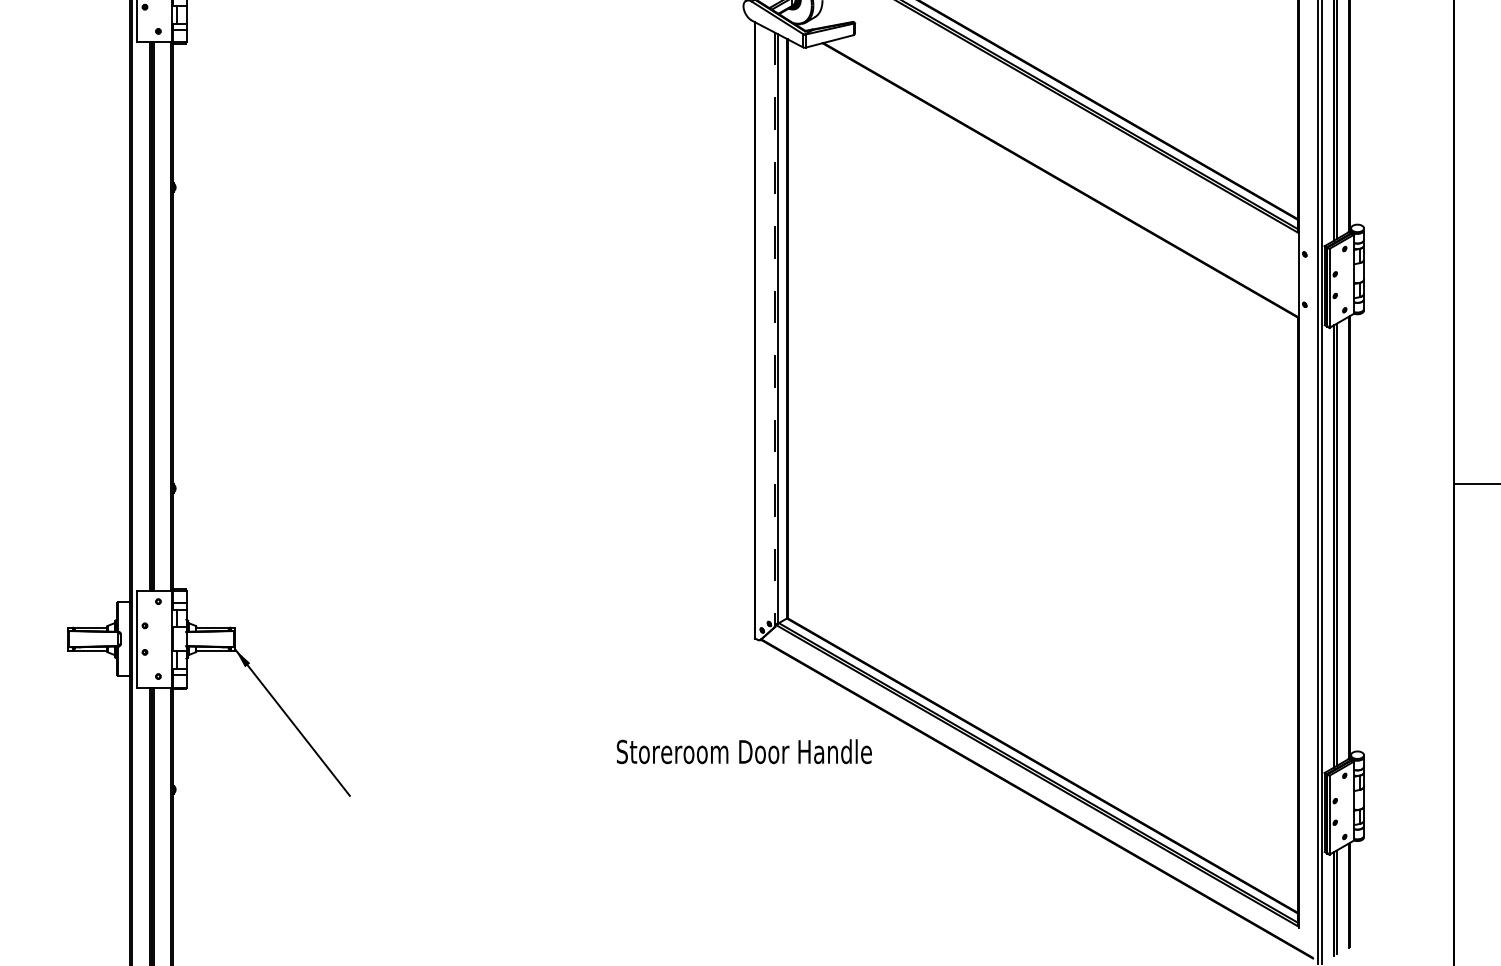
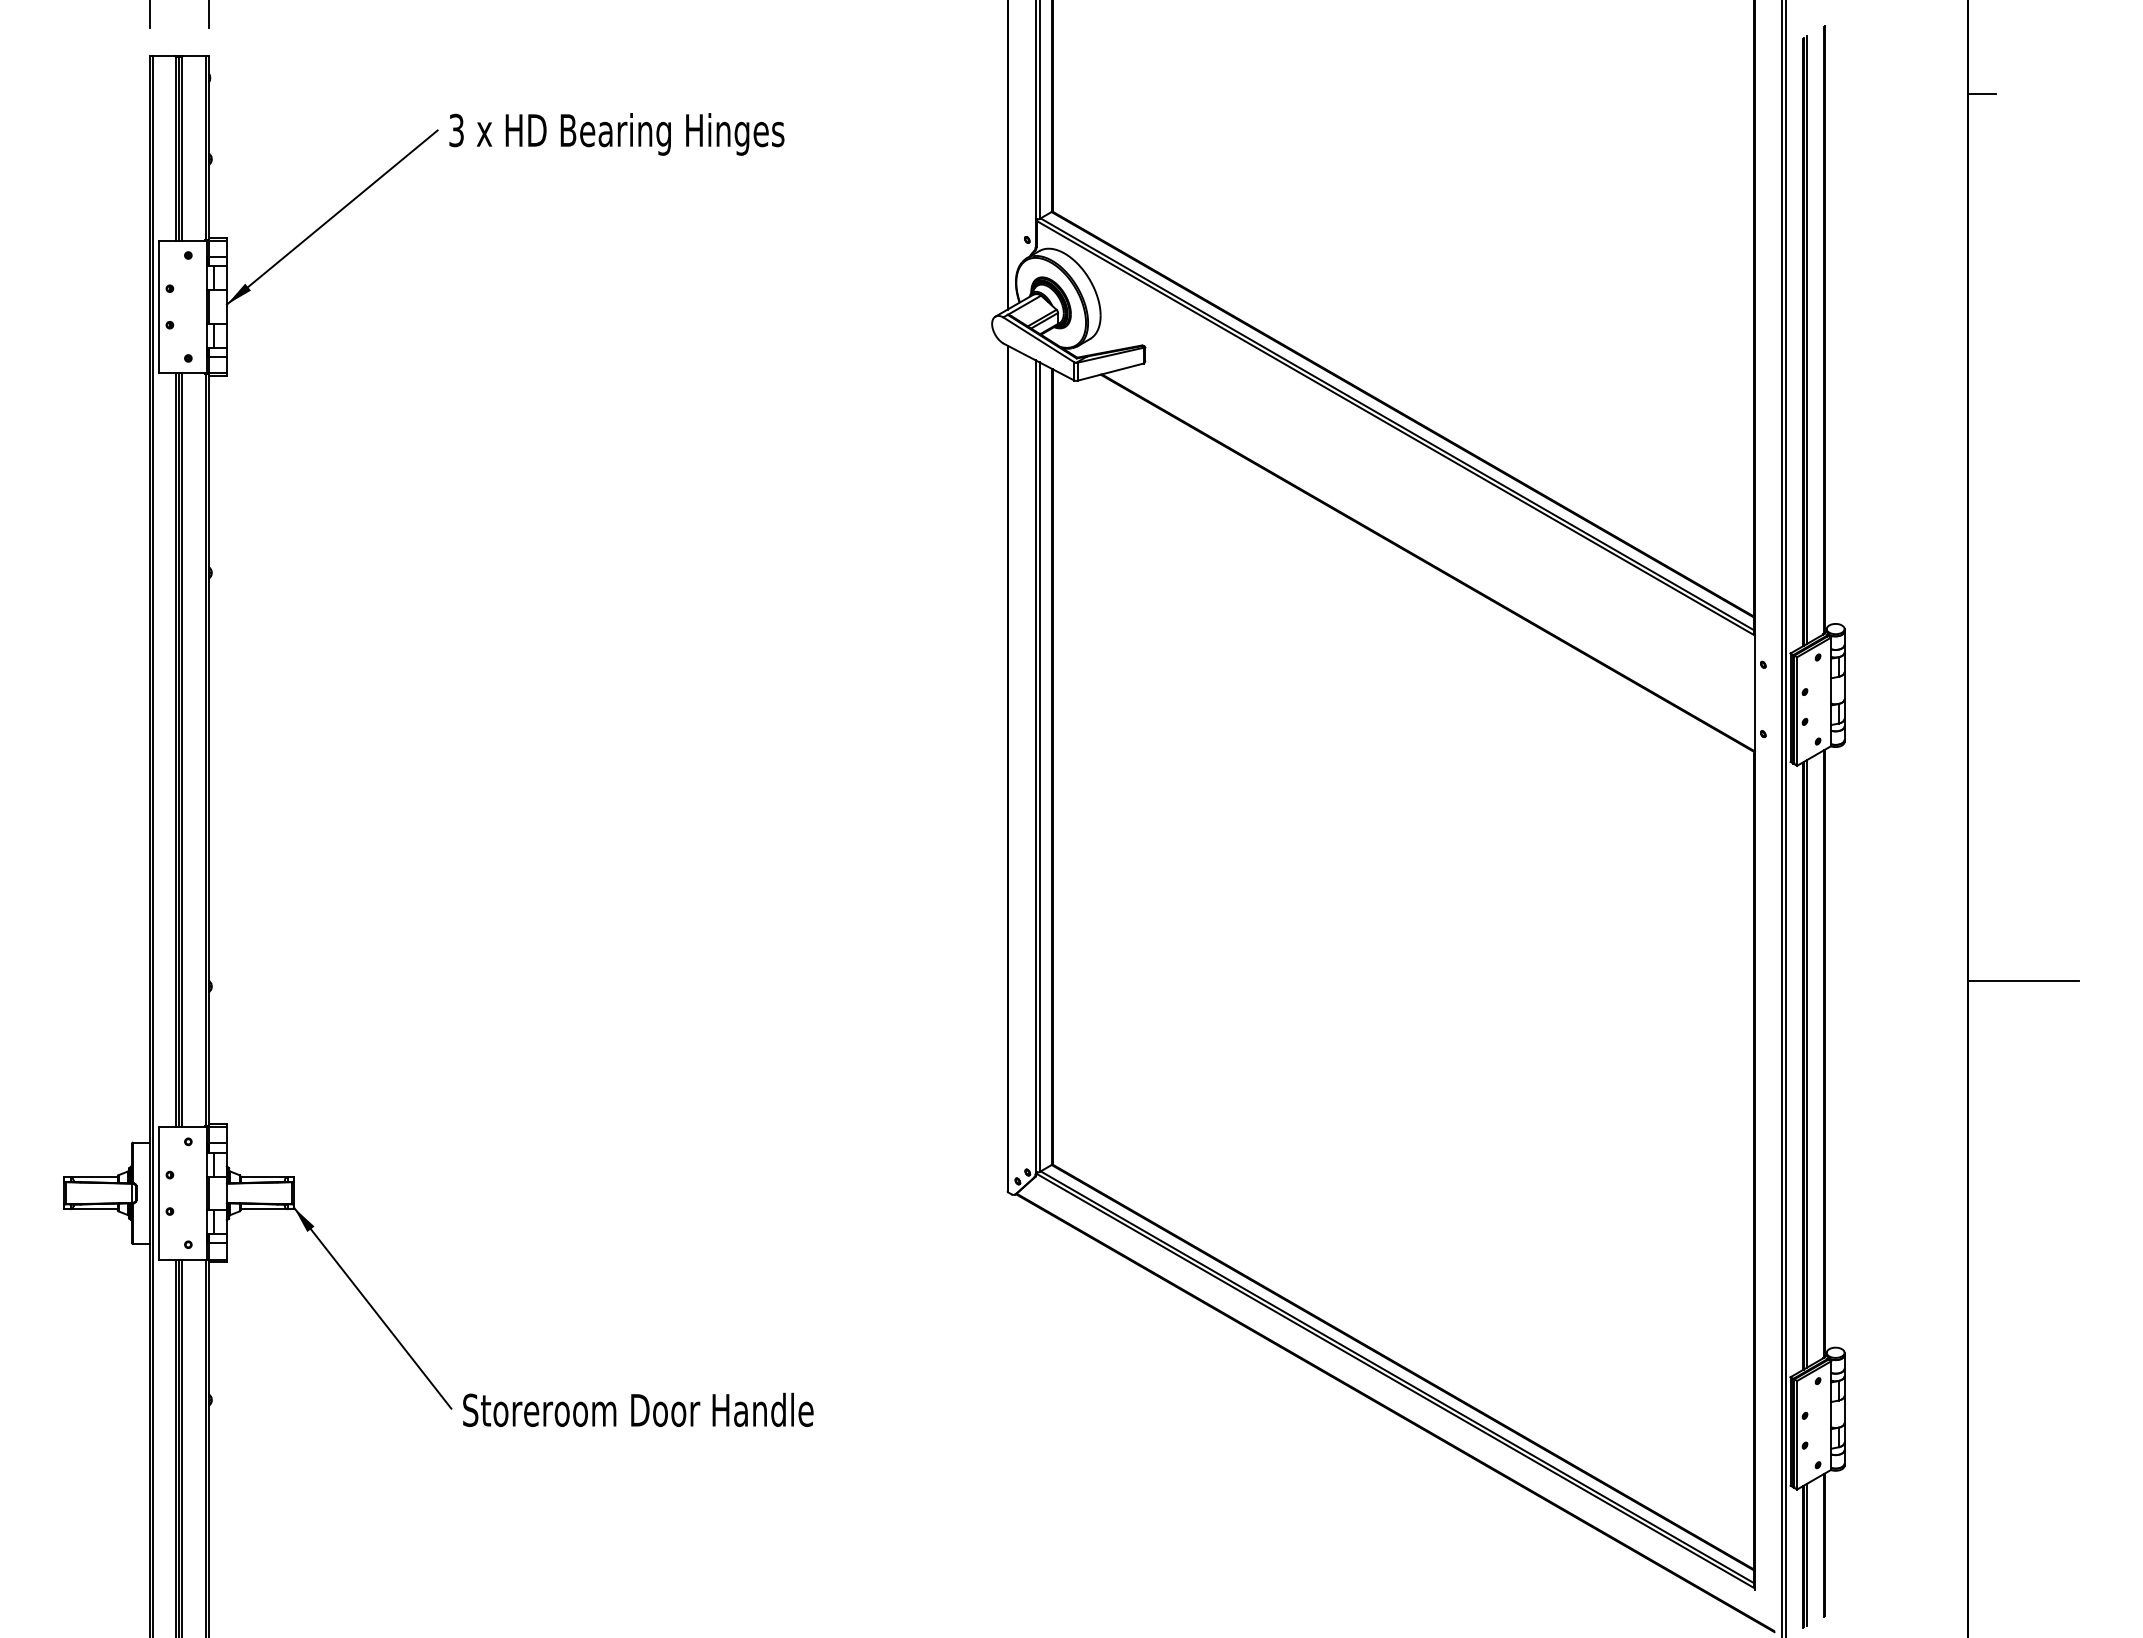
line: (775, 328) -> (1035, 766), dashed -> solid
text: (744, 751) -> (638, 1409), moved

